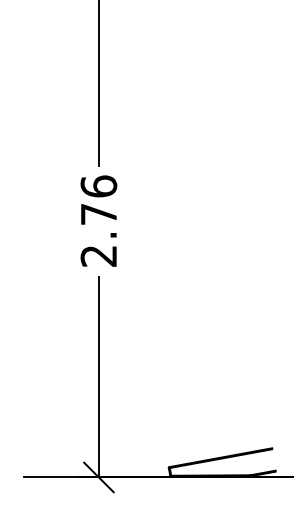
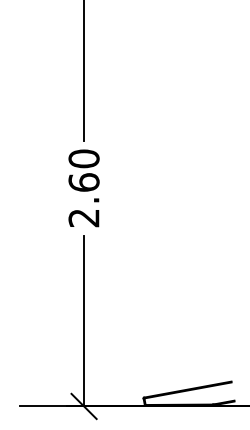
text: (98, 200) -> (83, 170), 2.76 -> 2.60

